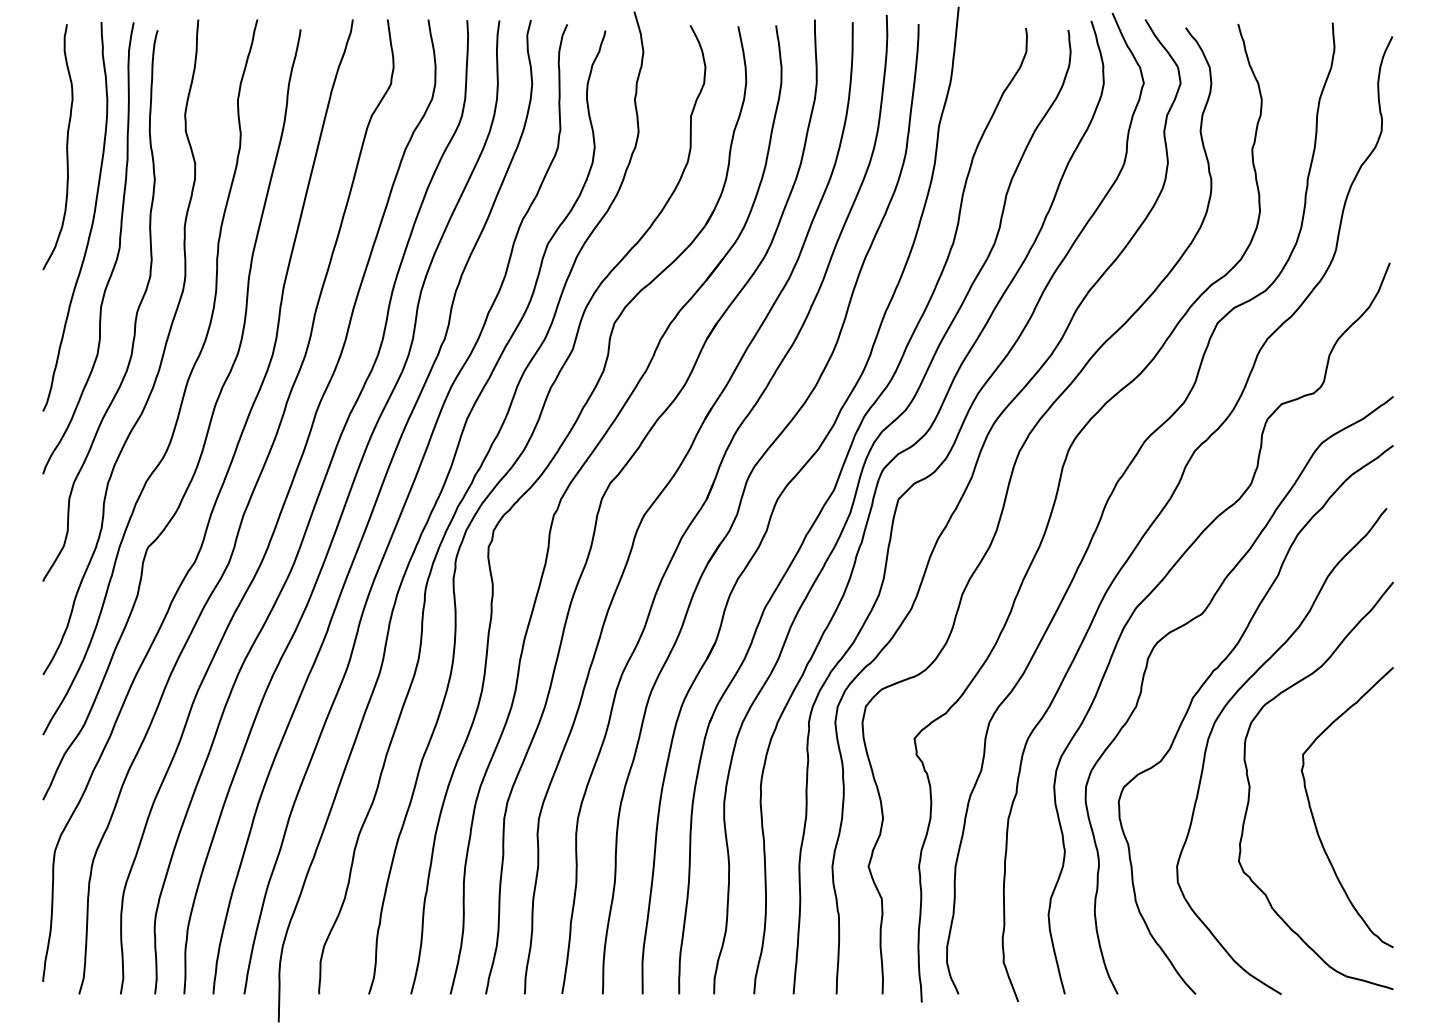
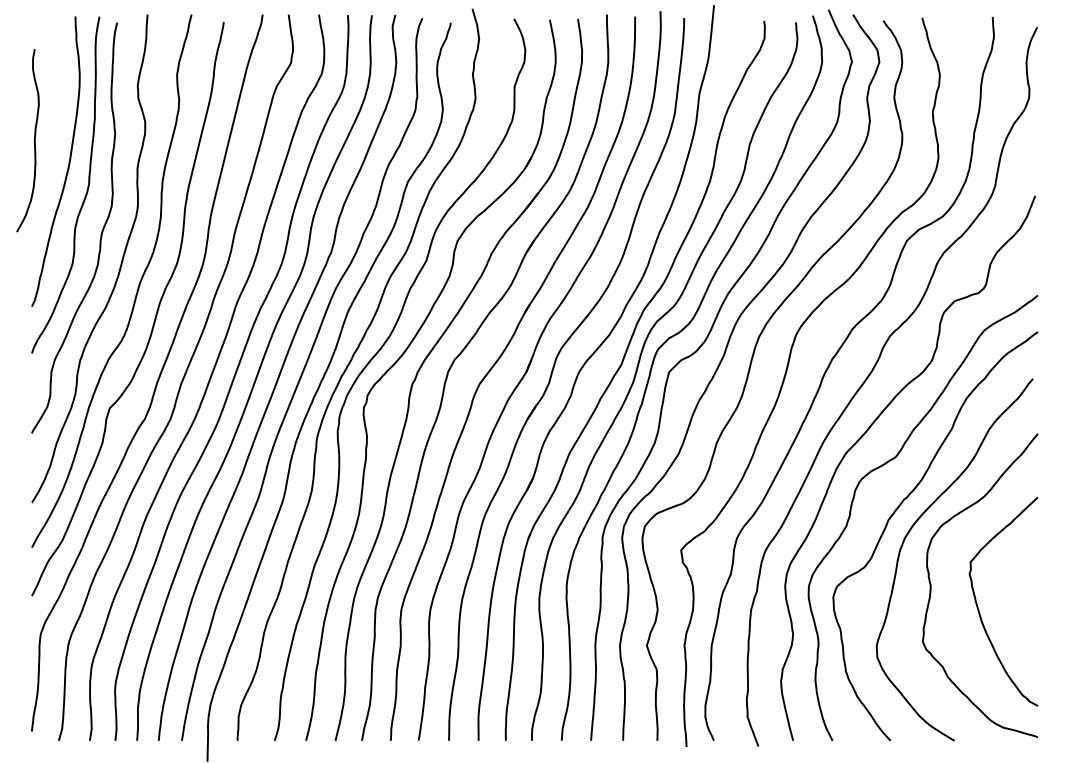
curve: (65, 146) -> (33, 140), moved

